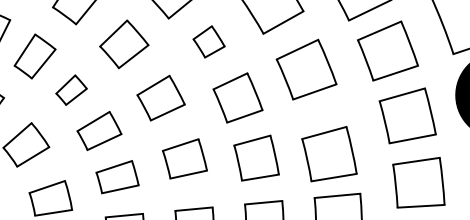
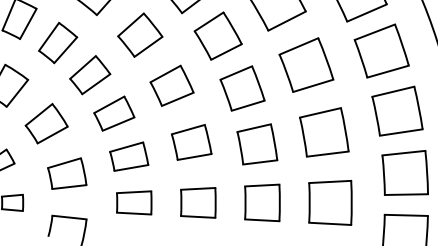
part: (208, 41) -> (217, 35), size x1.67
part: (71, 90) -> (90, 75), size x1.43
part: (329, 154) -> (324, 132), moved

